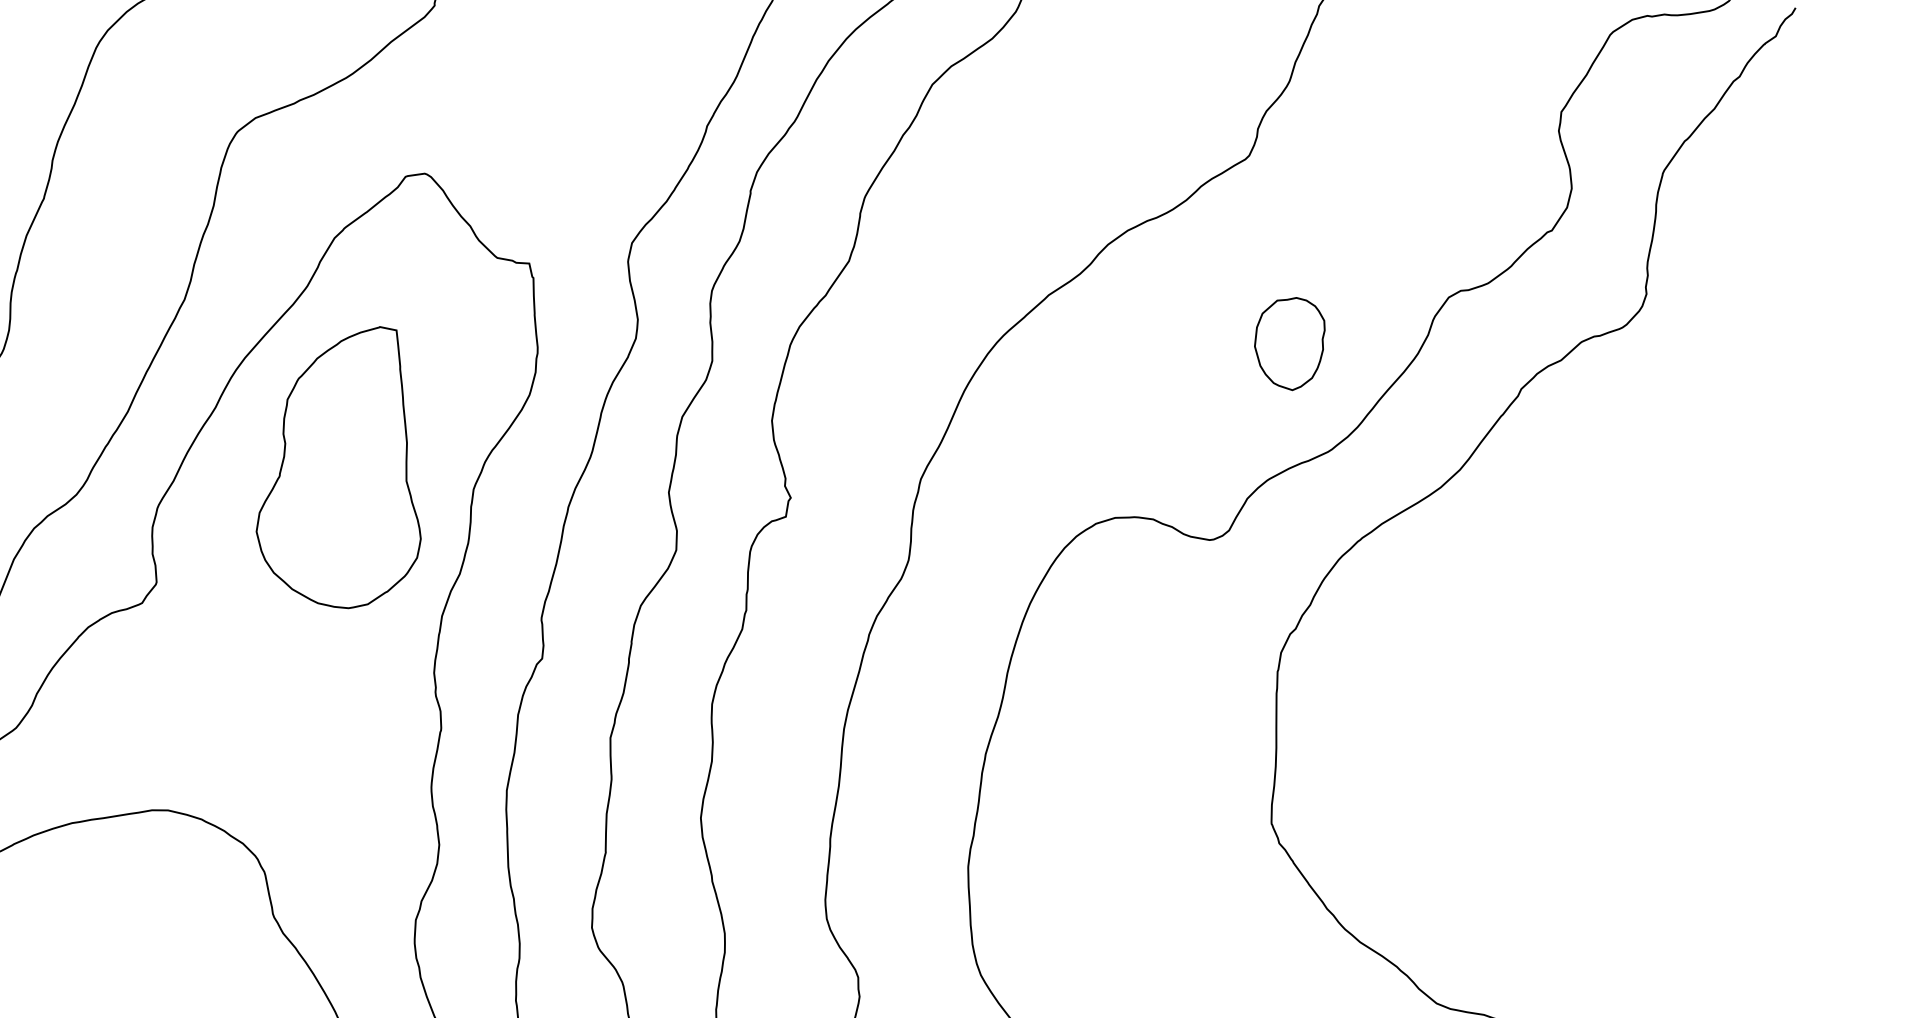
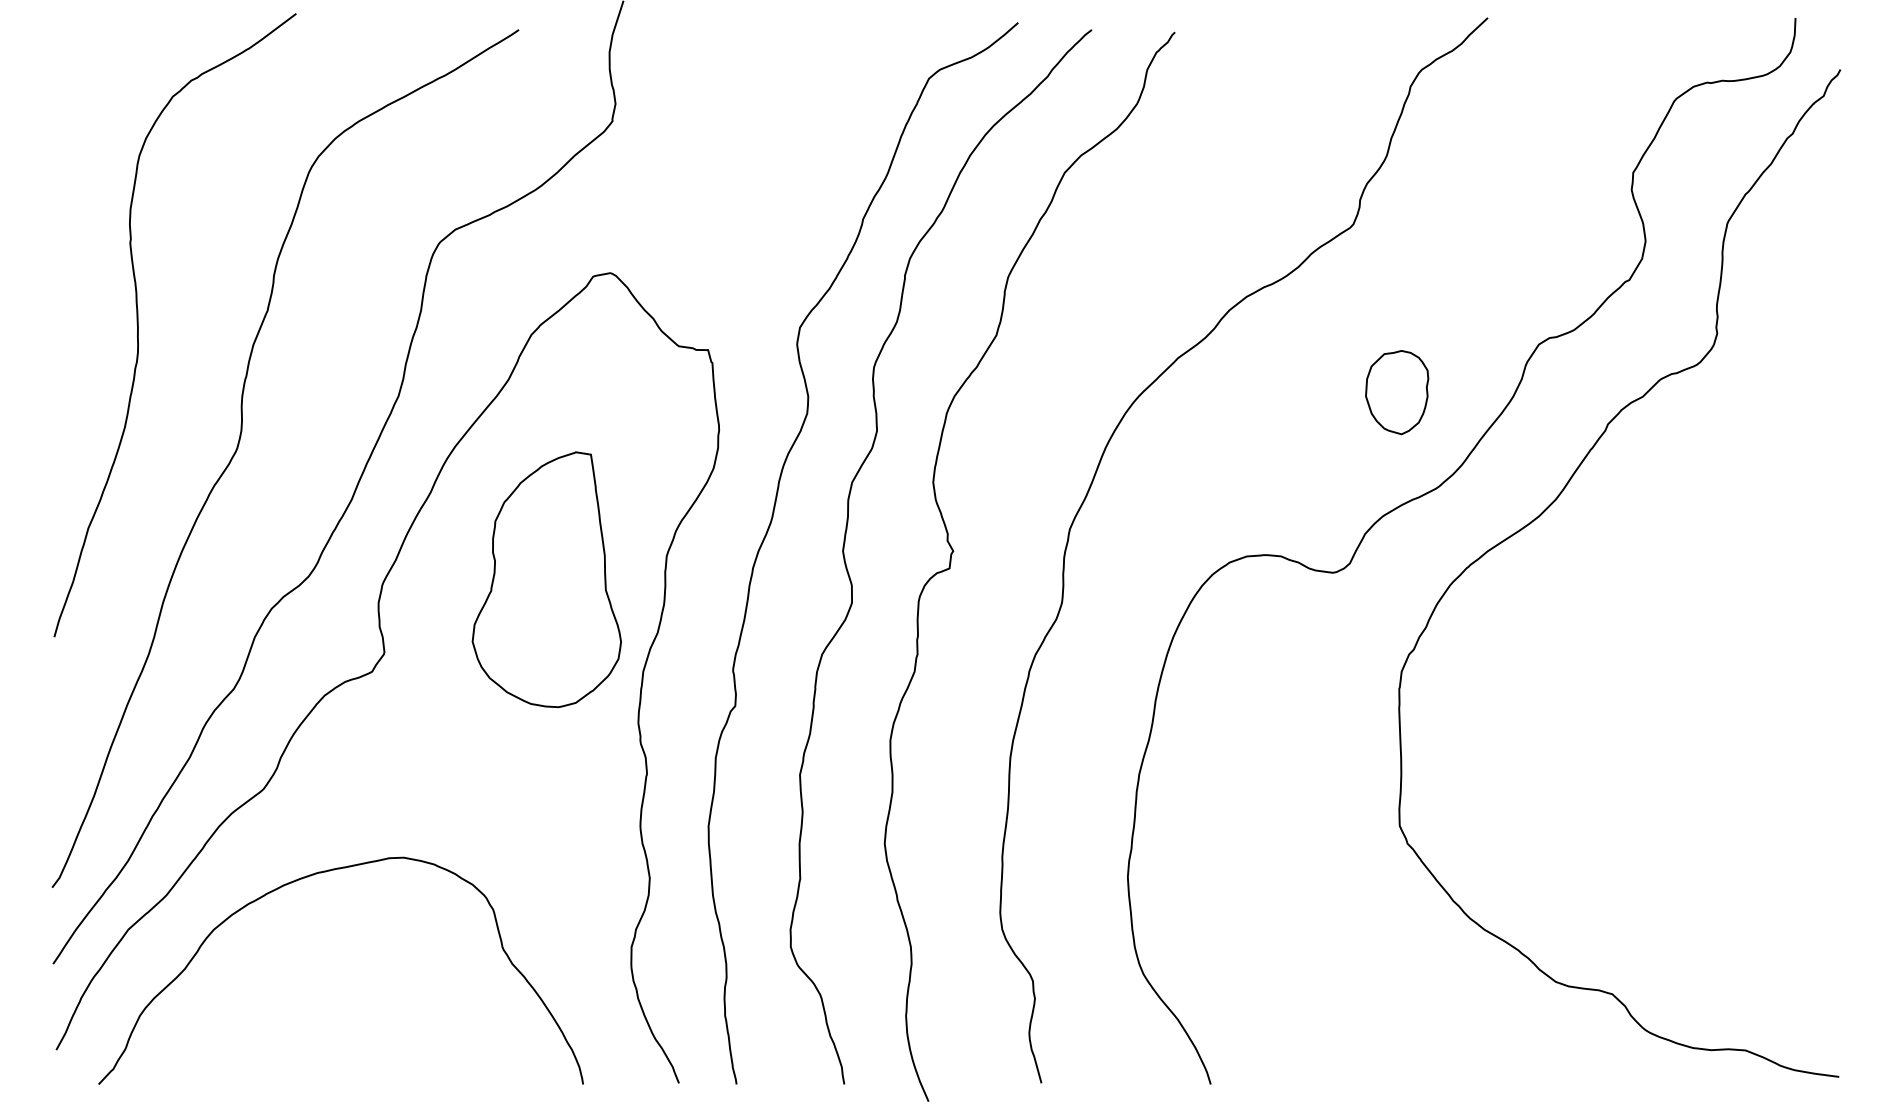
part: (341, 466) -> (546, 579), moved

